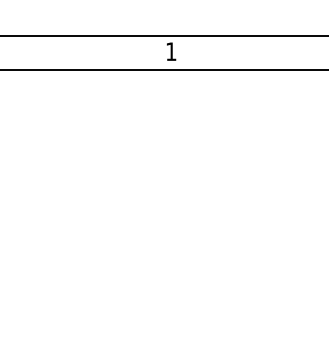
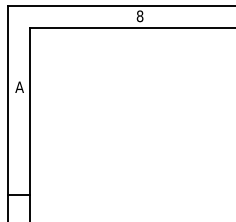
text: (170, 51) -> (139, 16), 1 -> 8

